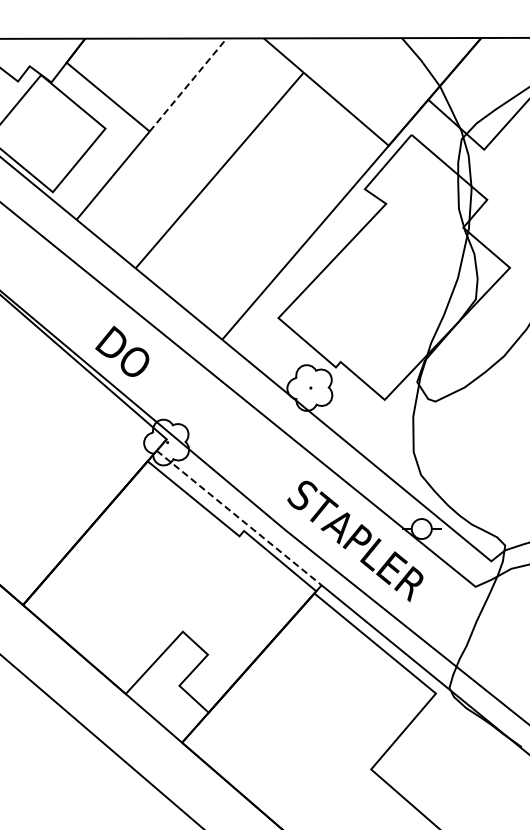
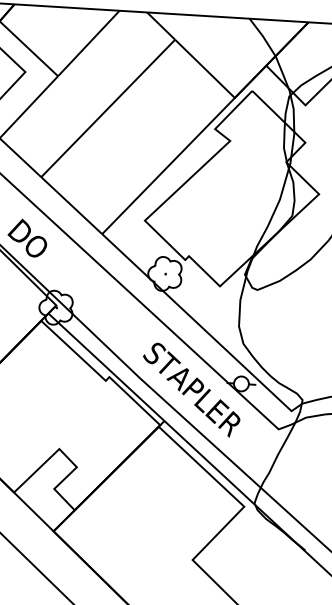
line: (188, 84) -> (89, 43), dashed -> solid
line: (239, 518) -> (106, 367), dashed -> solid

